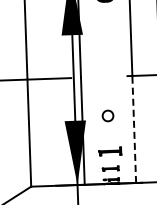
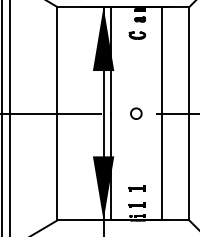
part: (108, 115) -> (136, 113), moved
line: (133, 128) -> (161, 166), dashed -> solid
part: (109, 151) -> (136, 188), size x0.71

